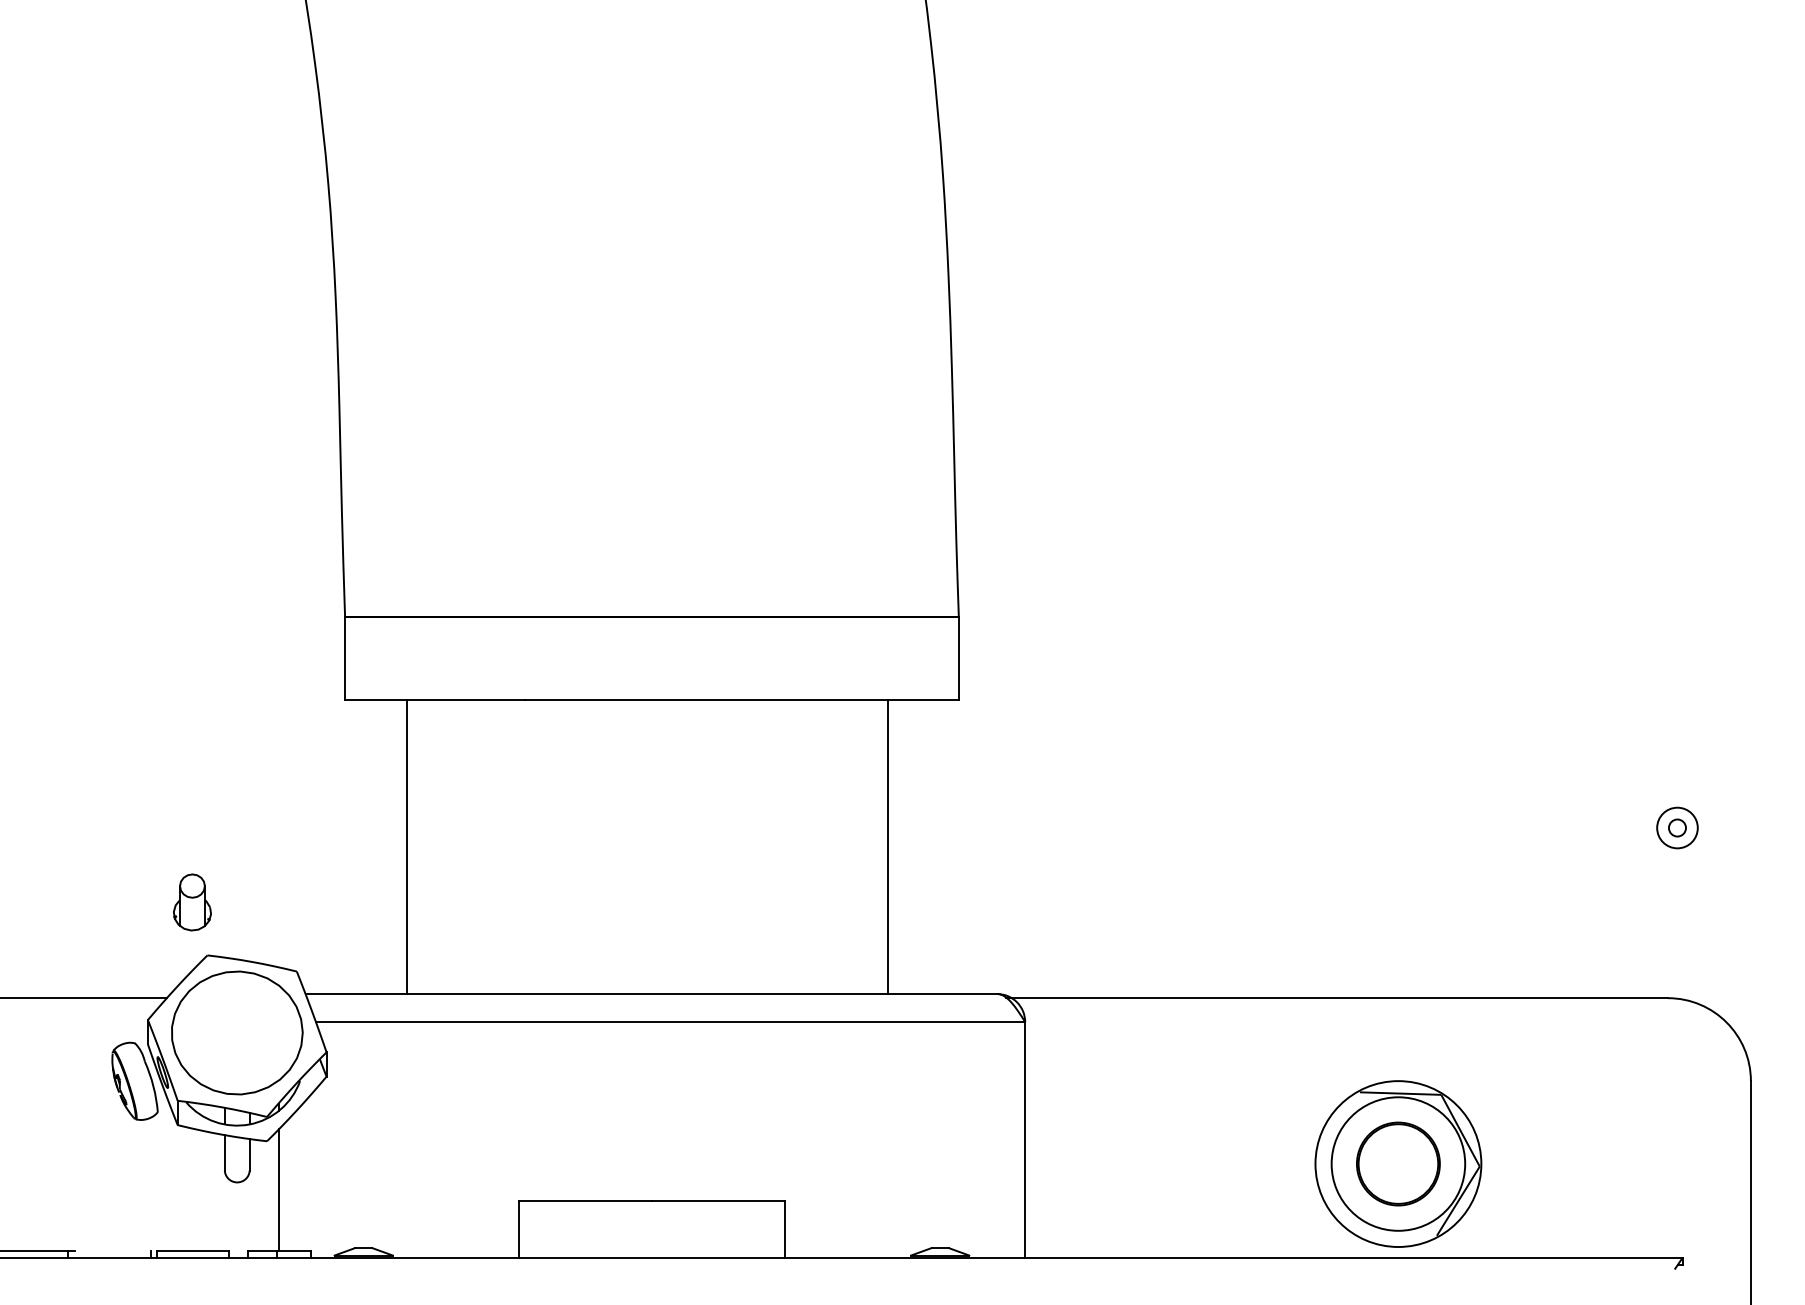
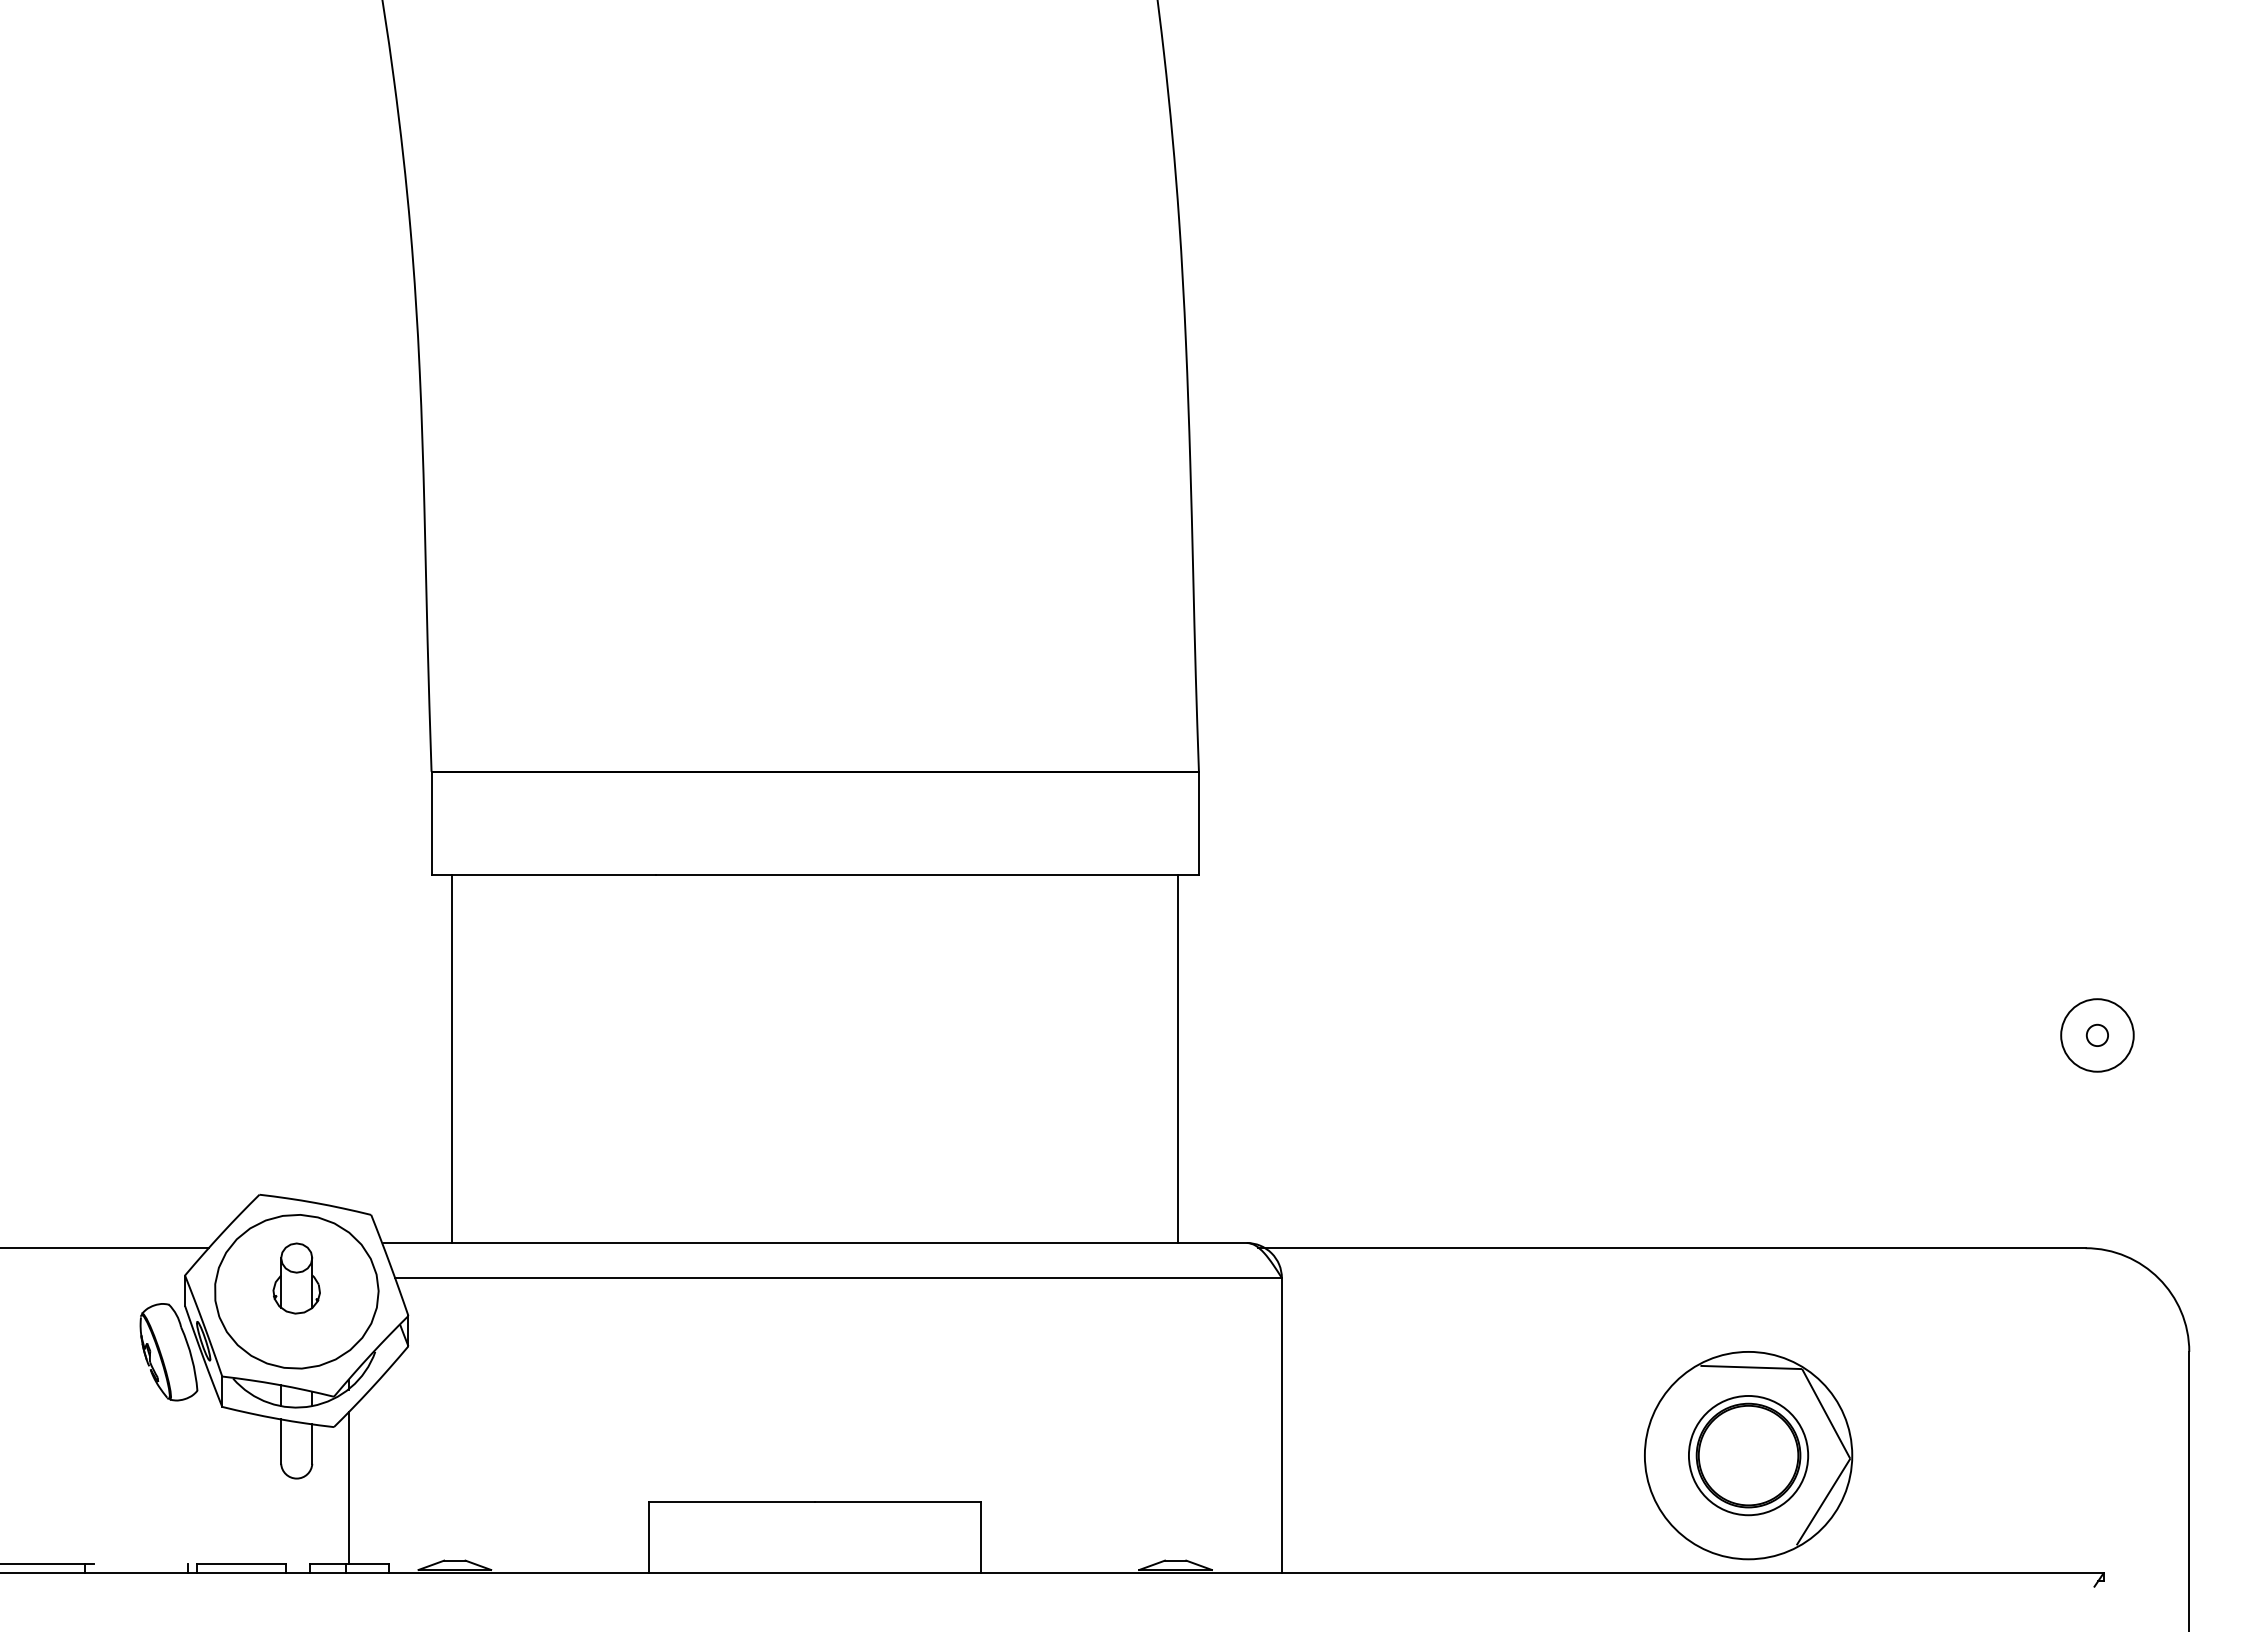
circle: (1677, 828) -> (2097, 1035), size x1.43
line: (407, 847) -> (452, 1059), moved
line: (888, 847) -> (1178, 1059), moved
part: (192, 902) -> (296, 1278), moved
circle: (1398, 1163) -> (1748, 1455), size x0.71

